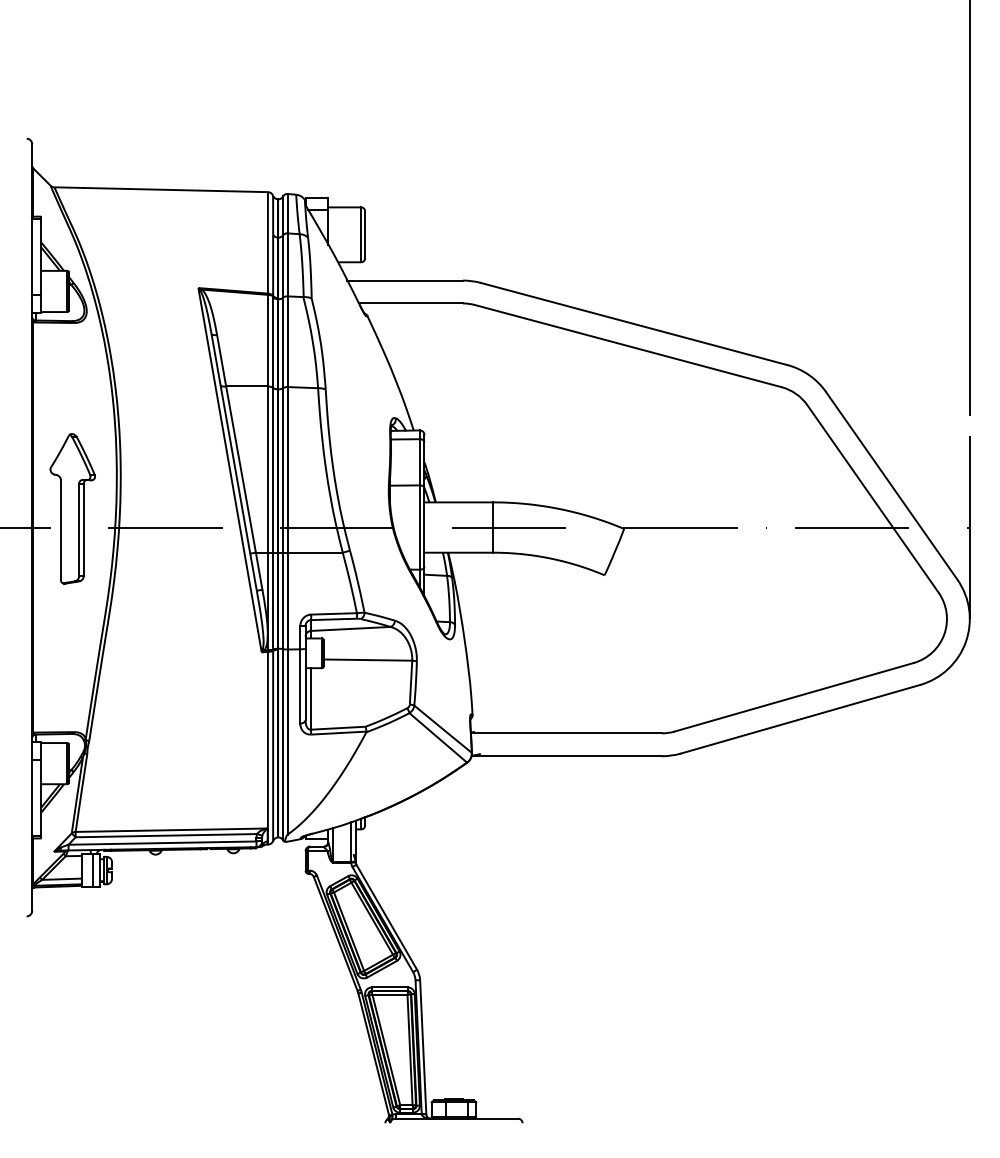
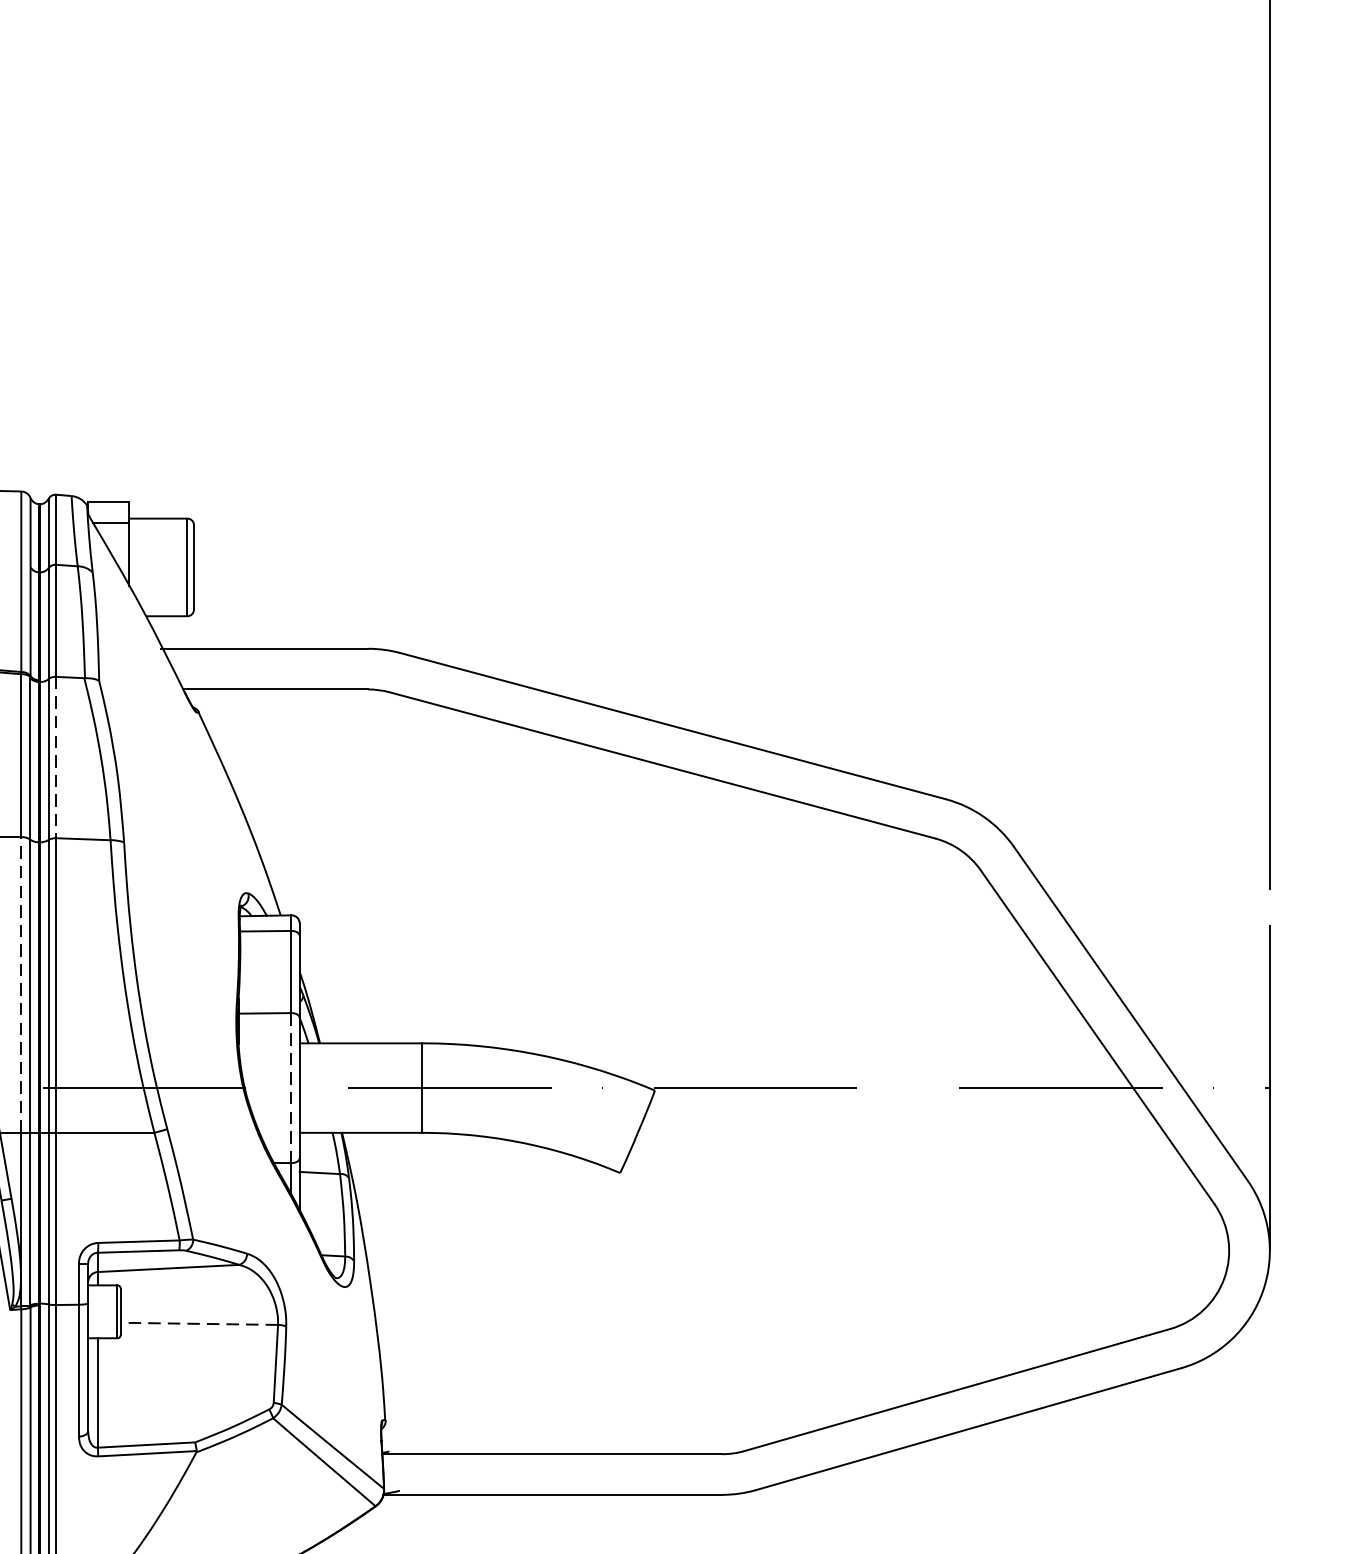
line: (287, 342) -> (56, 758), solid -> dashed
line: (267, 469) -> (20, 984), solid -> dashed
line: (419, 527) -> (290, 1088), solid -> dashed
line: (367, 660) -> (198, 1324), solid -> dashed

